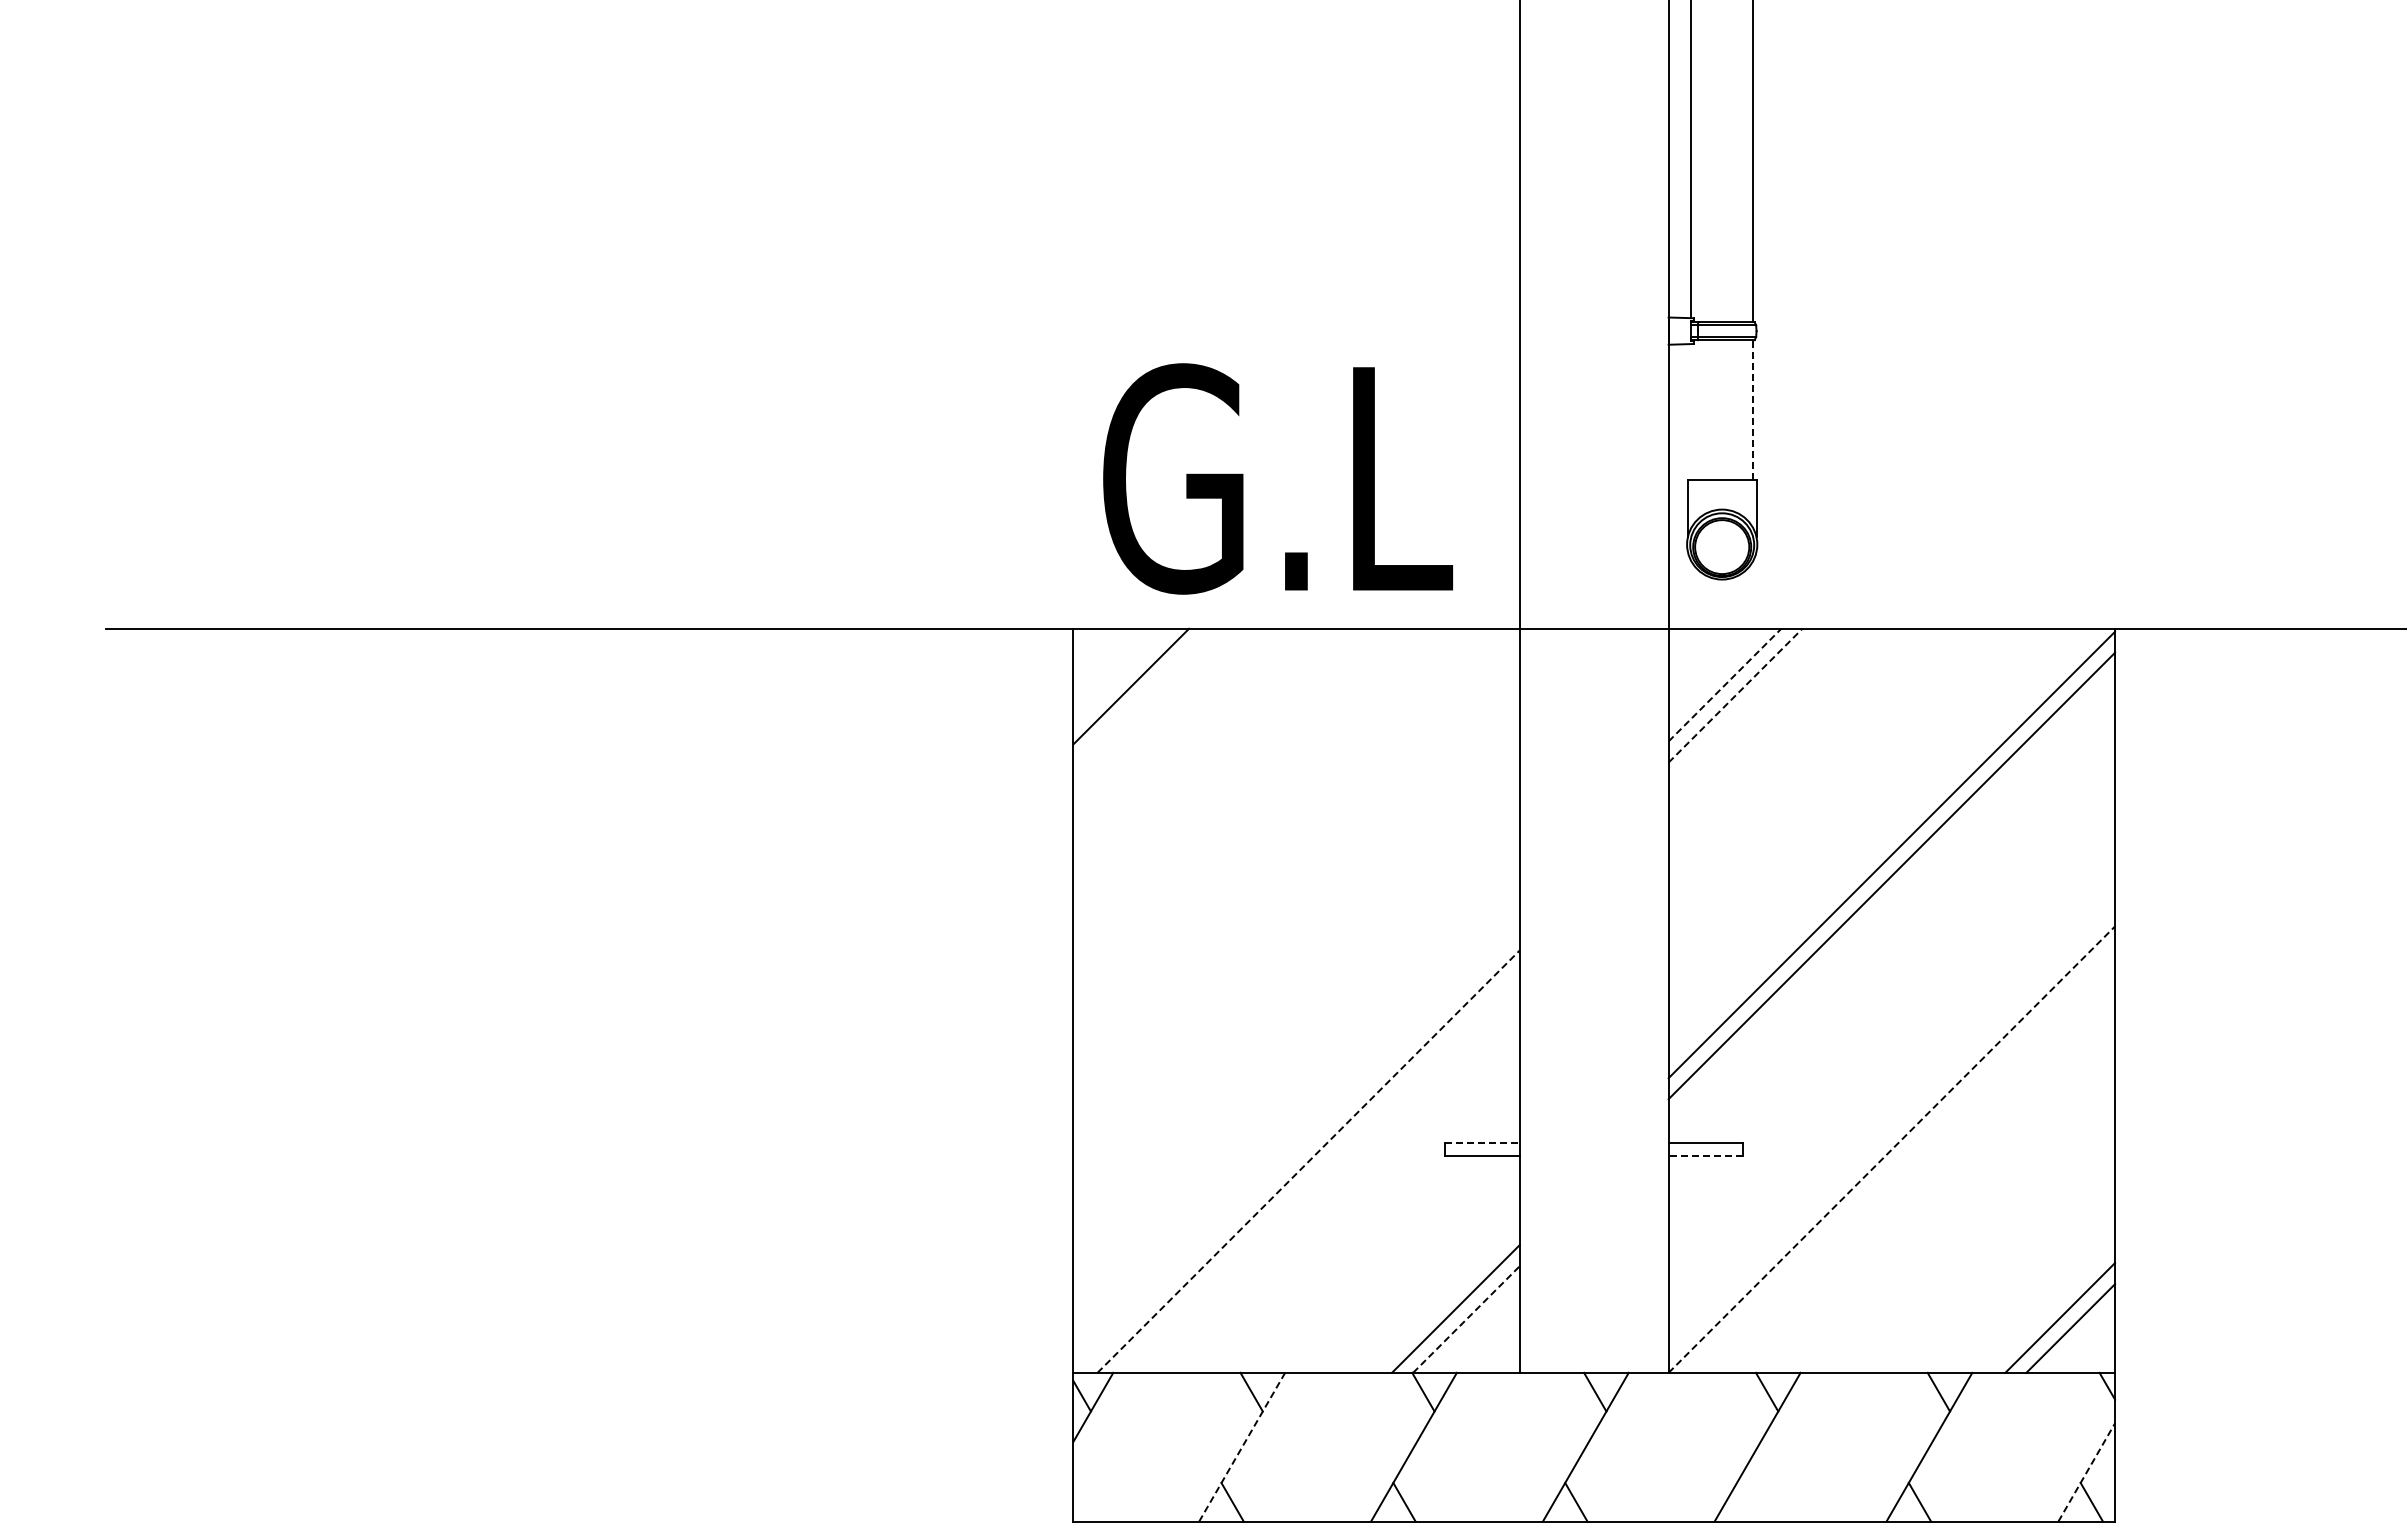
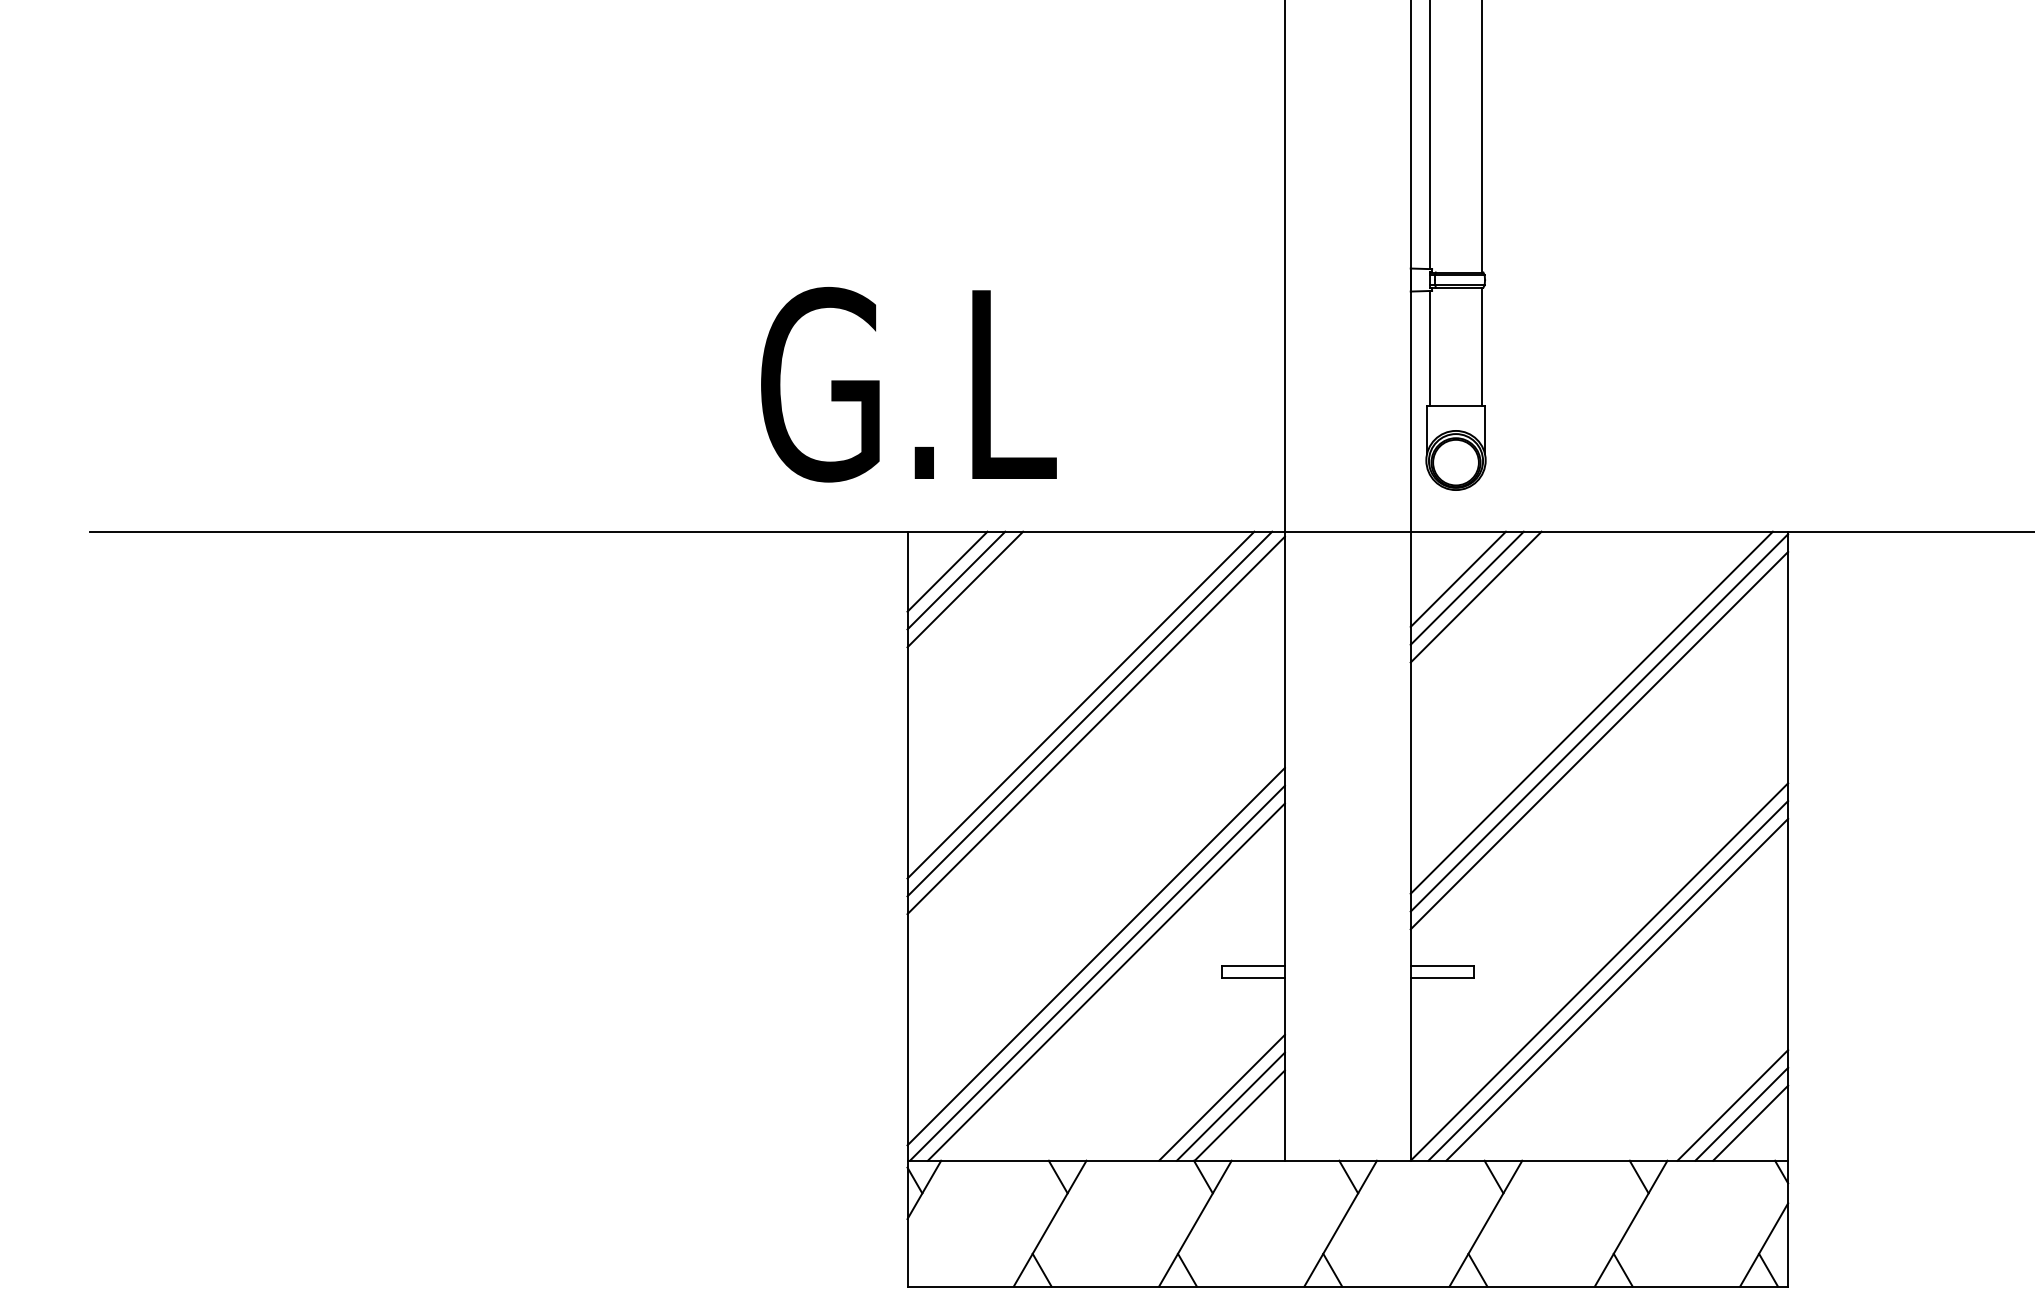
line: (1753, 410) -> (1482, 347), dashed -> solid
line: (1690, 412) -> (1429, 348), added
text: (1277, 478) -> (908, 384), moved
line: (1120, 675) -> (947, 571), added
line: (1724, 685) -> (1457, 579), dashed -> solid
line: (1735, 695) -> (1467, 588), dashed -> solid
line: (1141, 696) -> (965, 588), added
line: (1745, 705) -> (1475, 596), added
line: (1278, 833) -> (1080, 704), added
line: (1882, 842) -> (1591, 712), added
line: (1288, 844) -> (1089, 714), added
line: (1296, 857) -> (1096, 725), added
line: (1296, 1131) -> (1096, 956), added
line: (1483, 1142) -> (1254, 965), dashed -> solid
line: (1891, 1149) -> (1599, 971), dashed -> solid
line: (1297, 1150) -> (1096, 972), added
line: (1705, 1156) -> (1441, 977), dashed -> solid
line: (1902, 1159) -> (1608, 980), added
line: (1308, 1161) -> (1106, 982), dashed -> solid
line: (1912, 1170) -> (1616, 989), added
line: (1445, 1298) -> (1222, 1097), added
line: (2049, 1307) -> (1732, 1105), added
line: (1466, 1319) -> (1239, 1115), dashed -> solid
line: (1242, 1447) -> (1050, 1223), dashed -> solid
line: (2086, 1472) -> (1763, 1244), dashed -> solid
line: (1747, 1501) -> (1477, 1269), added

